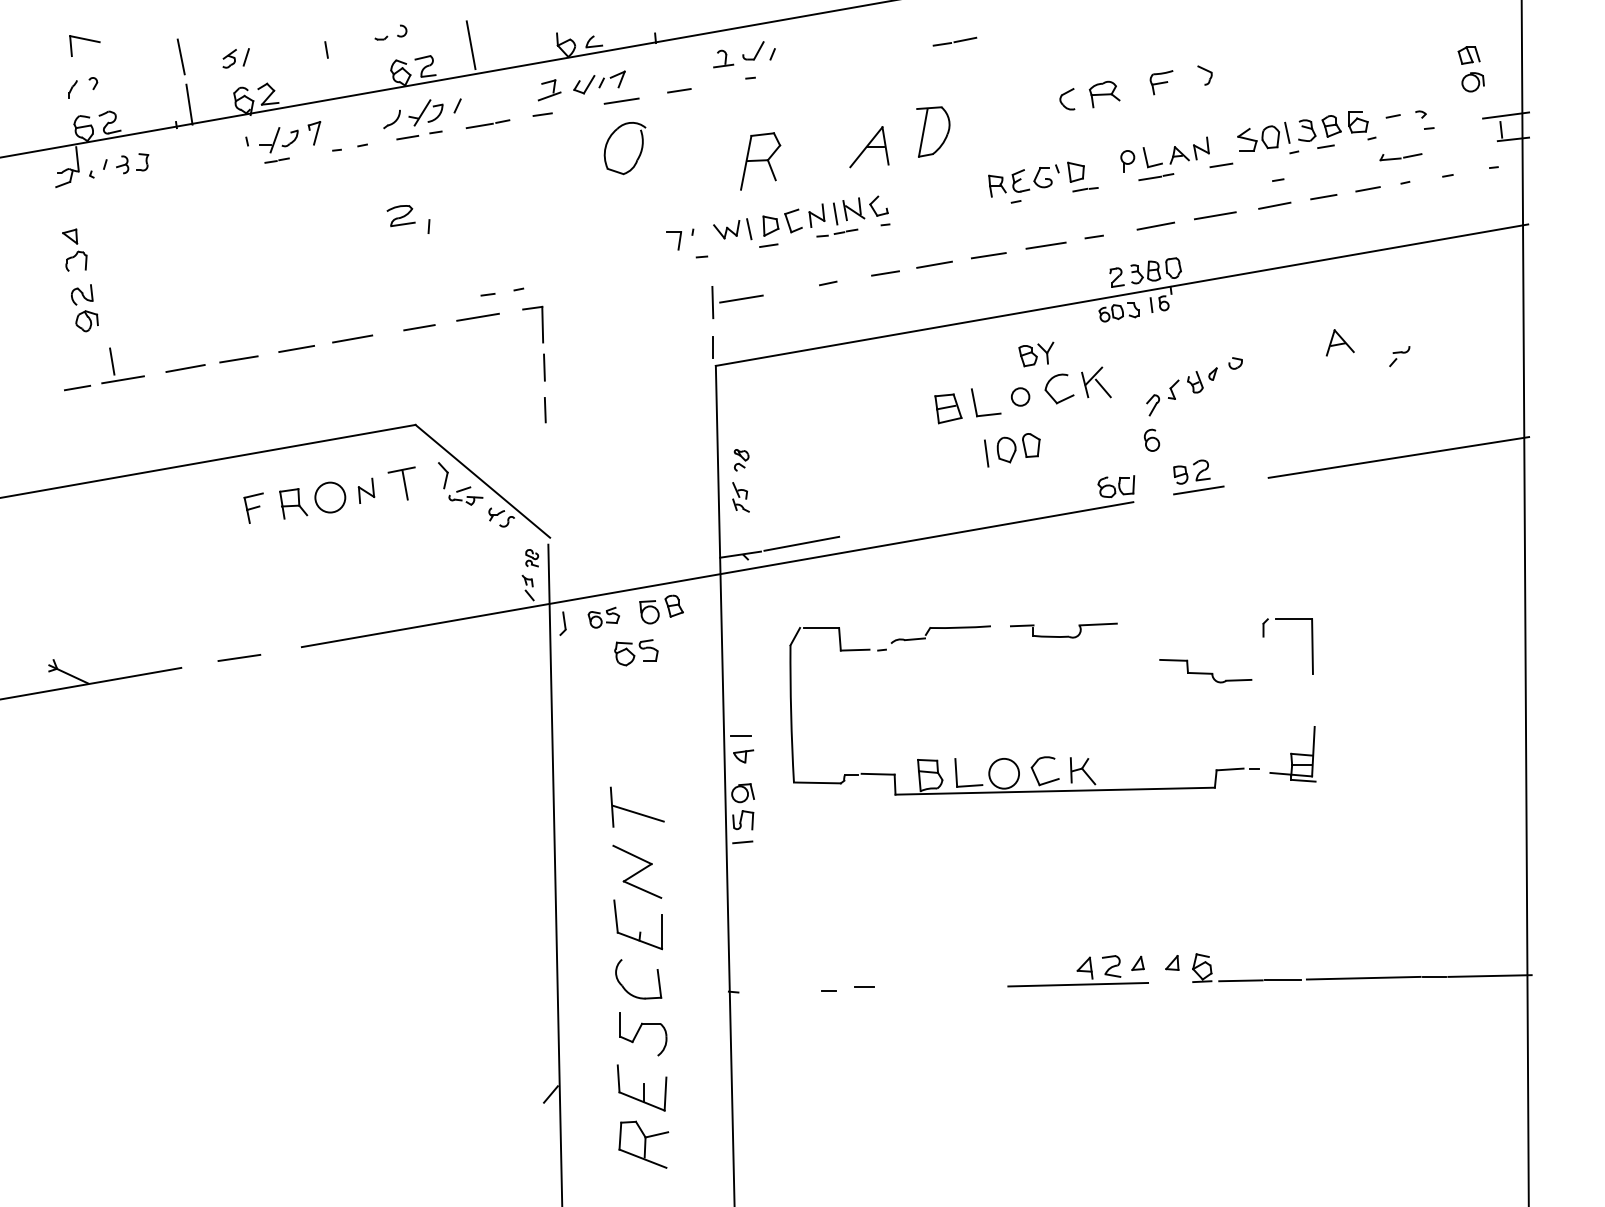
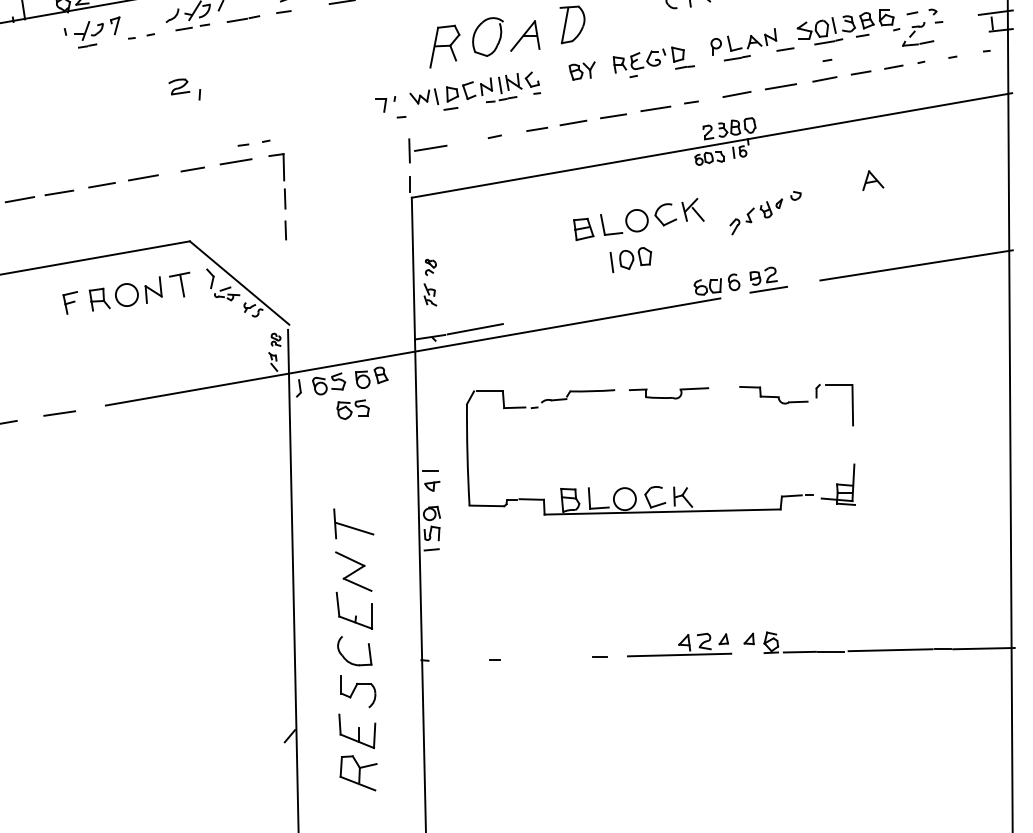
part: (638, 155) -> (498, 42), moved
line: (1274, 156) -> (824, 42), added
part: (1036, 354) -> (582, 71), moved
part: (1399, 356) -> (917, 29), moved
circle: (1020, 396) -> (636, 220), size x1.67
part: (1151, 439) -> (733, 281), moved
part: (366, 490) -> (153, 289), size x1.43
part: (603, 617) -> (328, 383), size x1.43
part: (1205, 671) -> (773, 395), moved
line: (864, 986) -> (600, 656), moved

